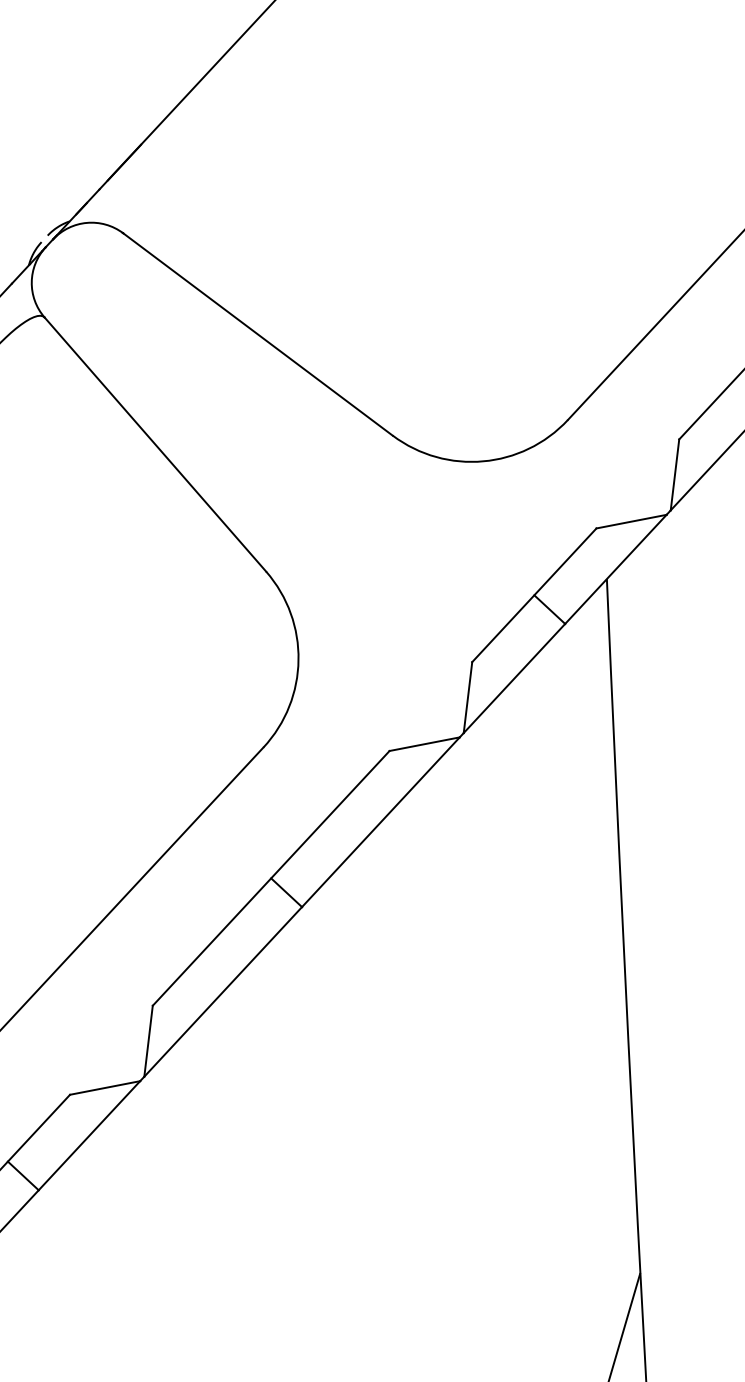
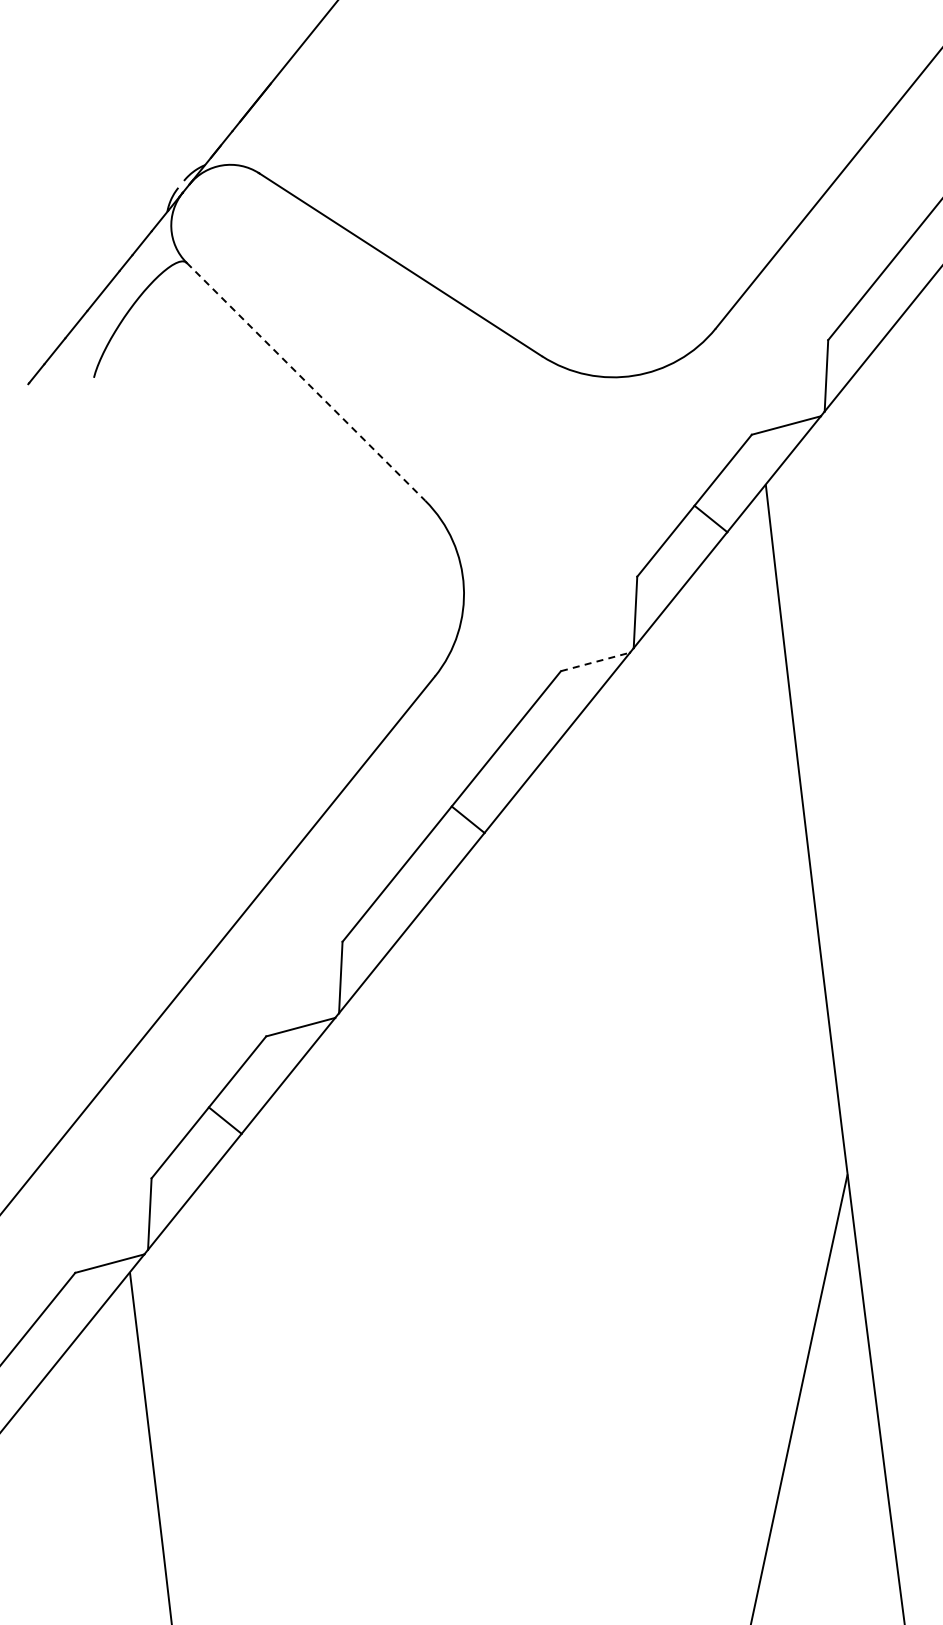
line: (155, 445) -> (306, 382), solid -> dashed
line: (424, 743) -> (595, 661), solid -> dashed

